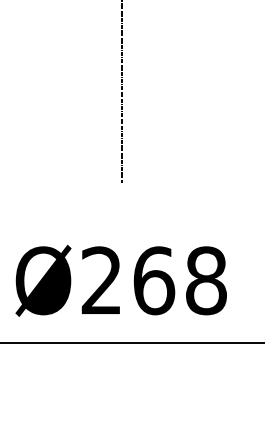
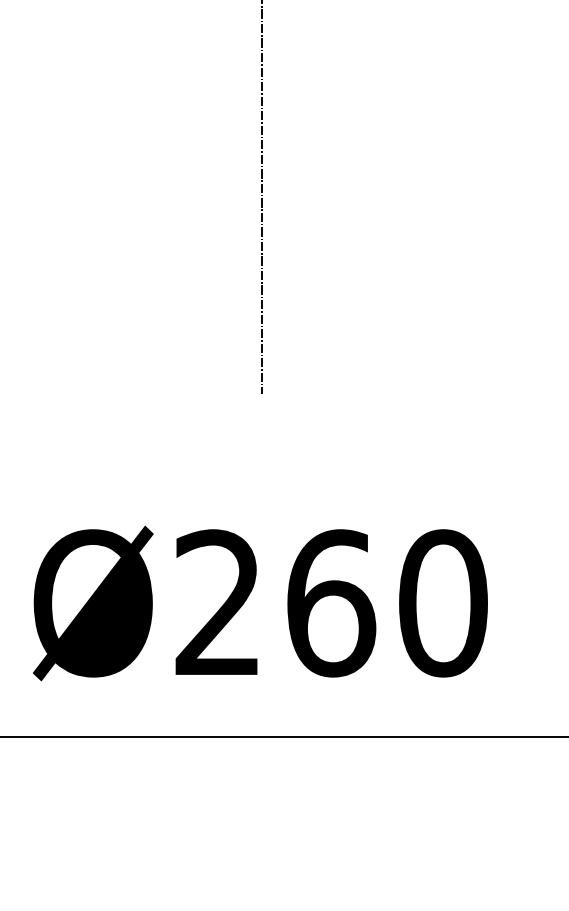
text: (206, 280) -> (443, 602), Ø268 -> Ø260

